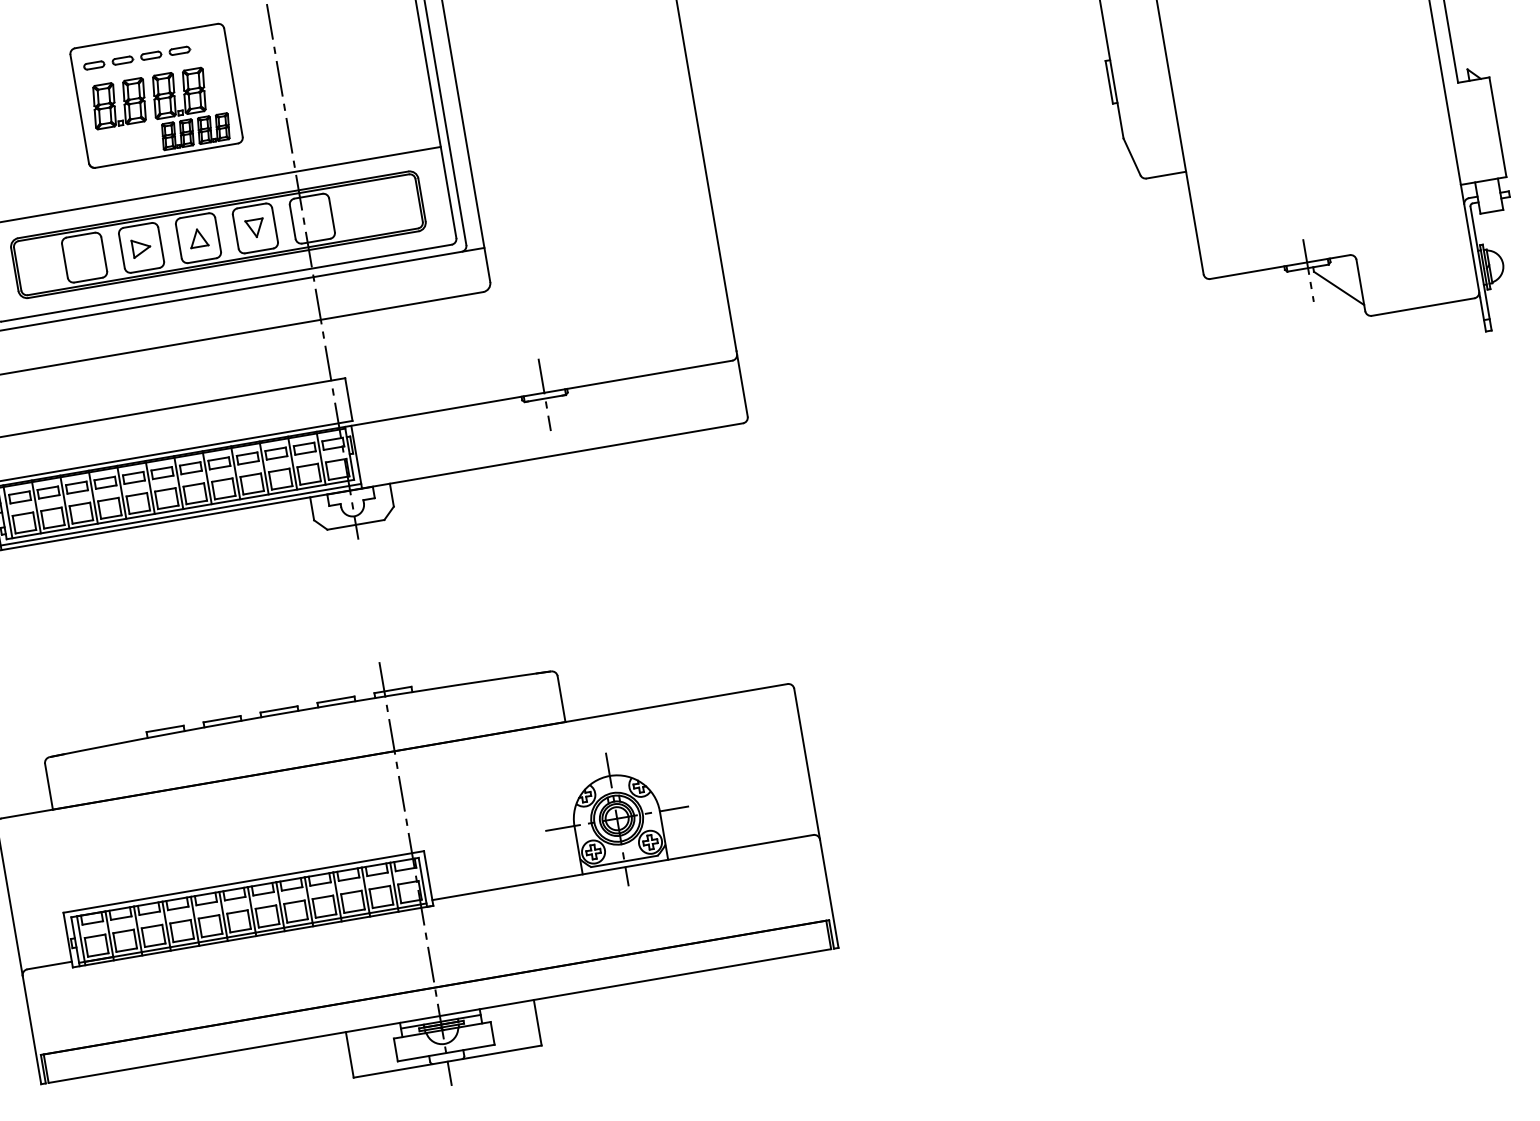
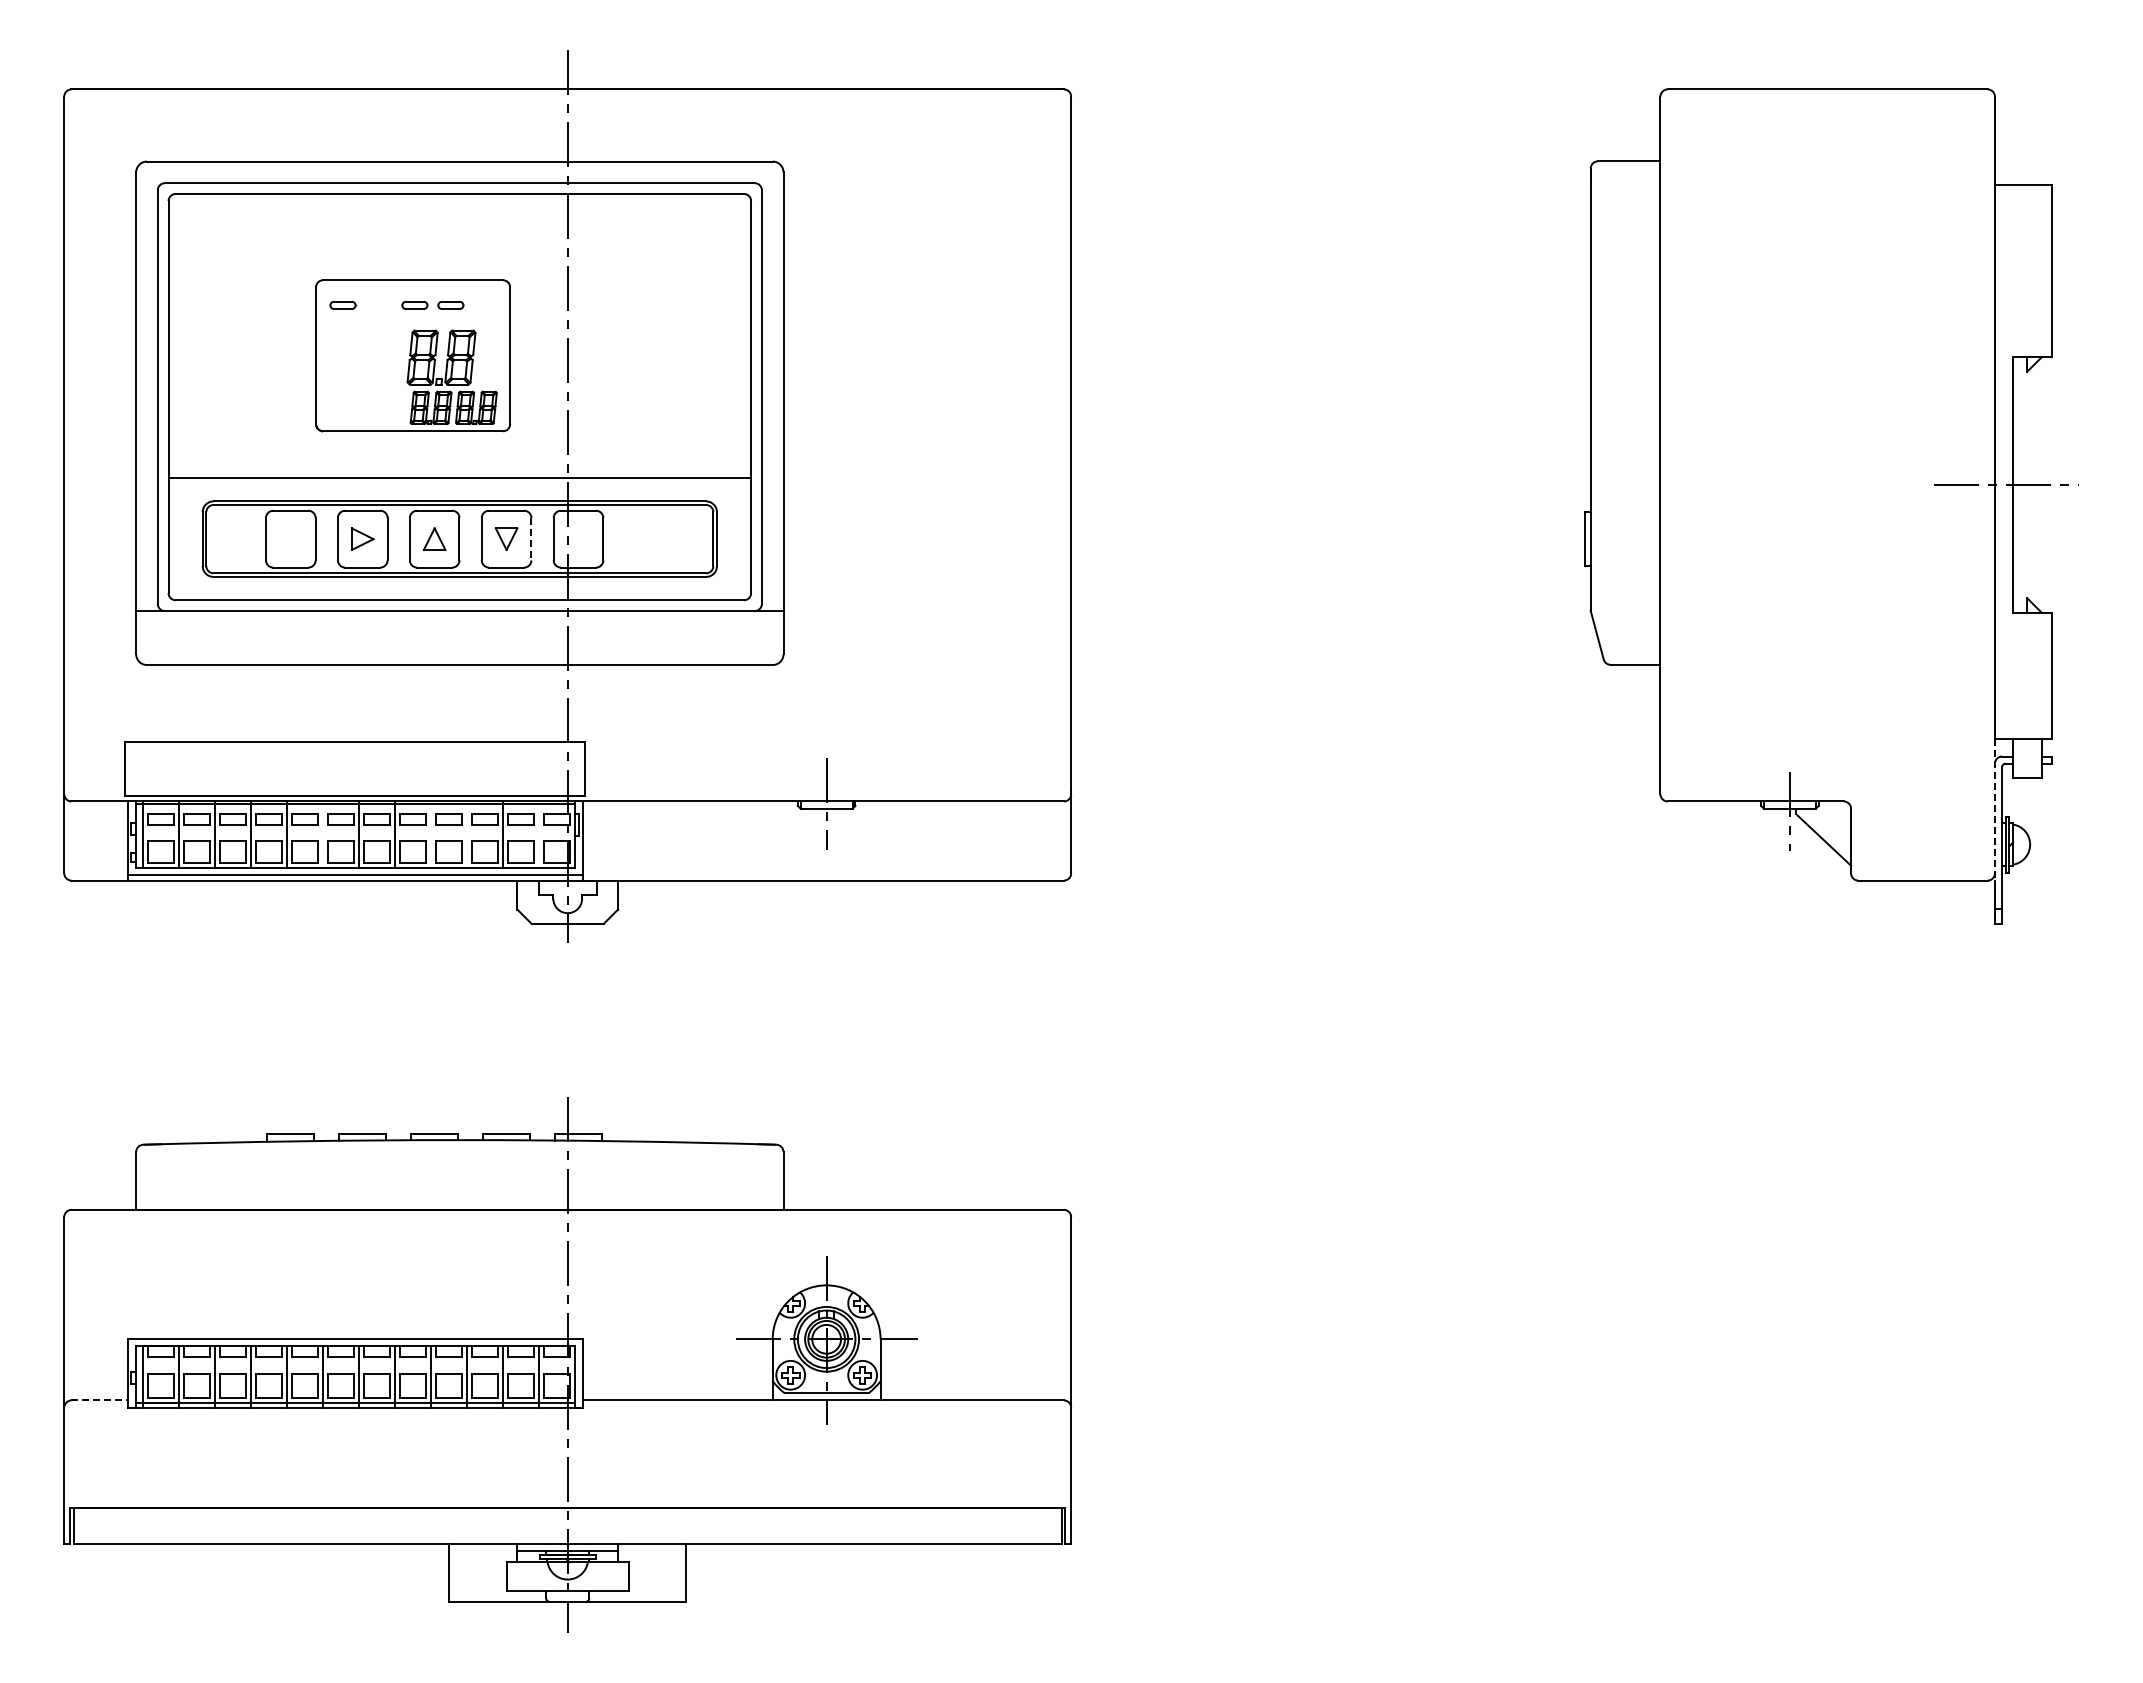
part: (123, 60) -> (379, 305), removed
part: (119, 103) -> (365, 357), removed
line: (275, 225) -> (531, 539), solid -> dashed
line: (1470, 241) -> (1994, 810), solid -> dashed
line: (320, 457) -> (538, 834), removed
line: (264, 467) -> (467, 834), removed
line: (235, 472) -> (431, 834), removed
line: (150, 487) -> (323, 834), removed
line: (50, 965) -> (100, 1400), solid -> dashed

